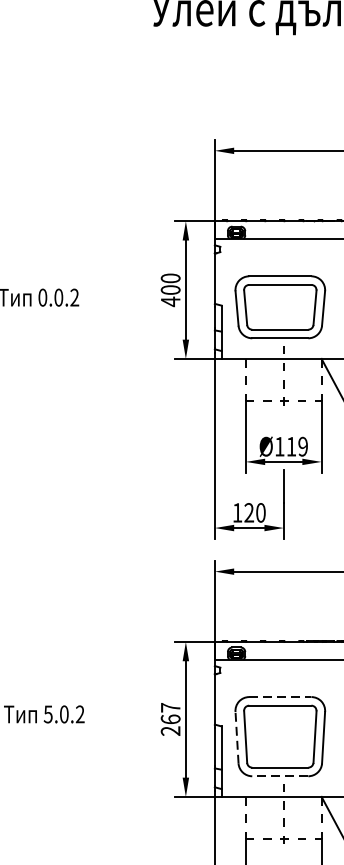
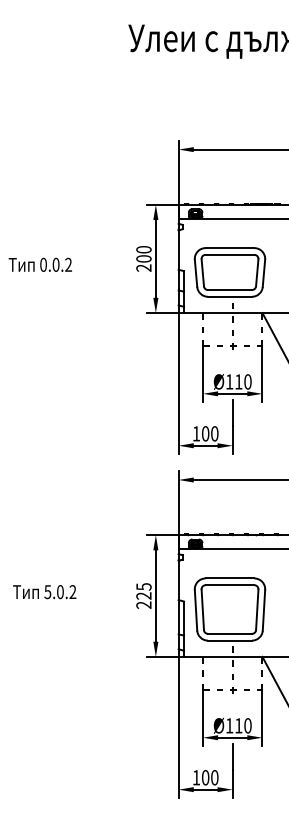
text: (170, 302) -> (143, 268), 400 -> 200
text: (302, 446) -> (247, 381), Ø119 -> Ø110
text: (249, 512) -> (205, 433), 120 -> 100
line: (280, 697) -> (230, 578), dashed -> solid
text: (170, 713) -> (143, 591), 267 -> 225
line: (237, 737) -> (196, 610), dashed -> solid
line: (279, 776) -> (229, 640), dashed -> solid

